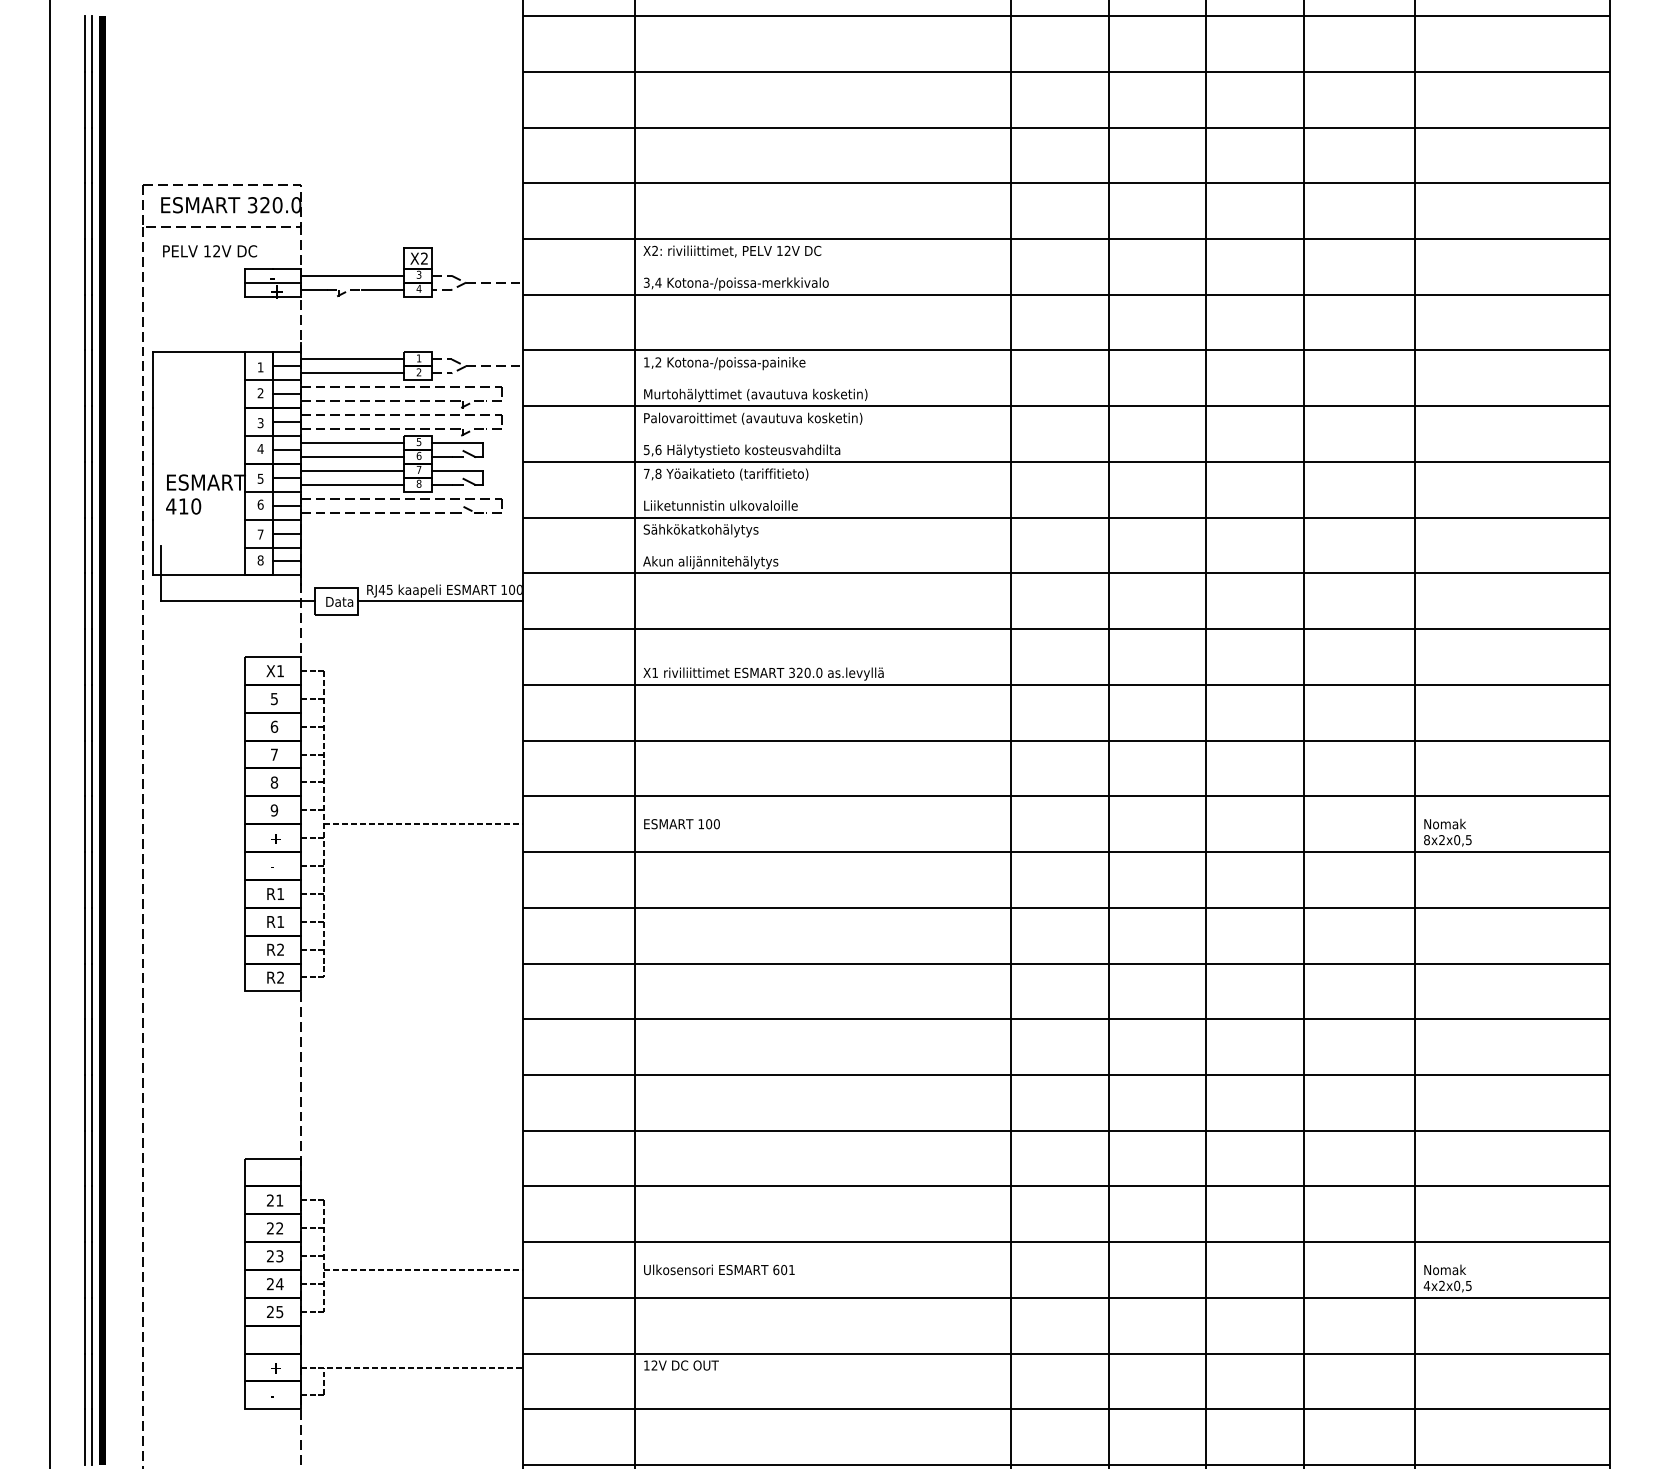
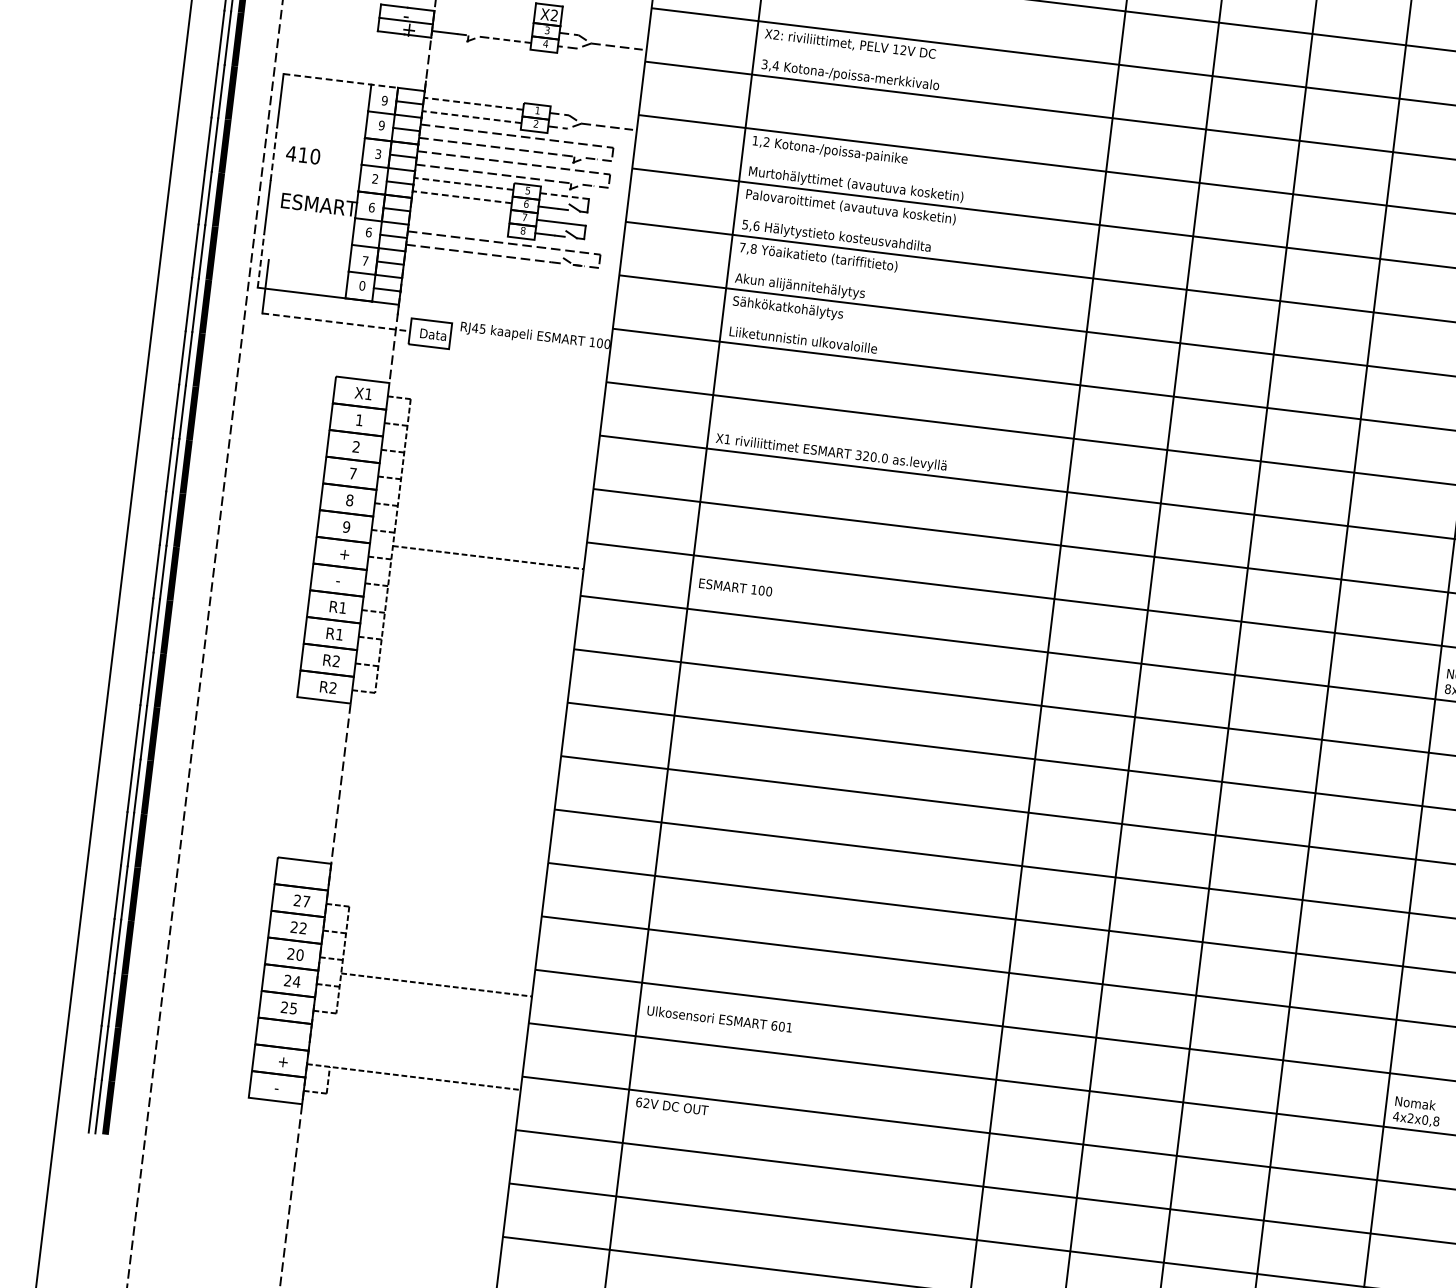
line: (352, 275) -> (483, 23), removed
line: (382, 289) -> (510, 40), solid -> dashed
line: (213, 352) -> (341, 81), solid -> dashed
line: (352, 359) -> (473, 103), solid -> dashed
text: (260, 367) -> (384, 100), 1 -> 9
line: (352, 373) -> (472, 117), solid -> dashed
text: (260, 393) -> (381, 125), 2 -> 9
line: (153, 436) -> (274, 154), solid -> dashed
line: (352, 443) -> (464, 184), solid -> dashed
line: (457, 443) -> (564, 196), solid -> dashed
text: (260, 448) -> (375, 178), 4 -> 2
line: (352, 456) -> (462, 196), solid -> dashed
line: (352, 470) -> (460, 210), removed
text: (260, 478) -> (371, 207), 5 -> 6
line: (352, 484) -> (459, 223), removed
text: (183, 506) -> (303, 155), moved
text: (720, 506) -> (809, 287), Liiketunnistin ulkovaloille -> Akun alijännitehälytys
line: (153, 547) -> (261, 261), solid -> dashed
text: (260, 560) -> (362, 285), 8 -> 0
text: (720, 562) -> (802, 341), Akun alijännitehälytys -> Liiketunnistin ulkovaloille
line: (238, 601) -> (336, 322), solid -> dashed
line: (440, 601) -> (530, 346), removed
text: (274, 699) -> (359, 420), 5 -> 1
text: (274, 726) -> (356, 446), 6 -> 2
text: (279, 1200) -> (306, 901), 21 -> 27
text: (279, 1256) -> (299, 955), 23 -> 20
text: (1468, 1285) -> (1436, 1120), 4x2x0,5 -> 4x2x0,8
text: (646, 1365) -> (638, 1102), 12V -> 62V

